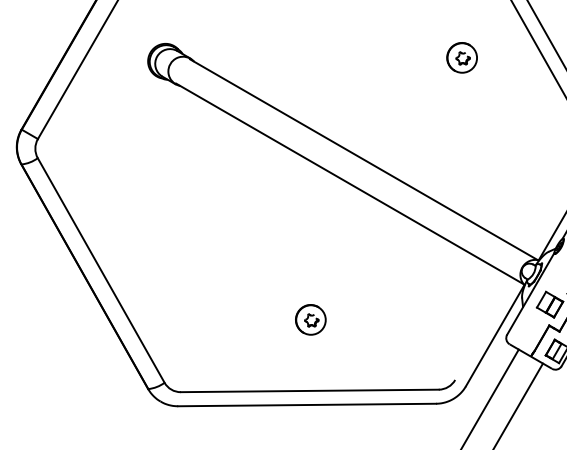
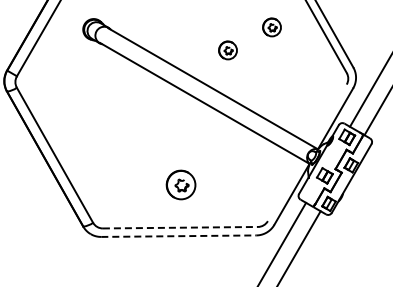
part: (388, 96) -> (227, 50), added
part: (309, 319) -> (180, 184), size x1.6
line: (309, 390) -> (180, 227), solid -> dashed
line: (306, 405) -> (178, 236), solid -> dashed

